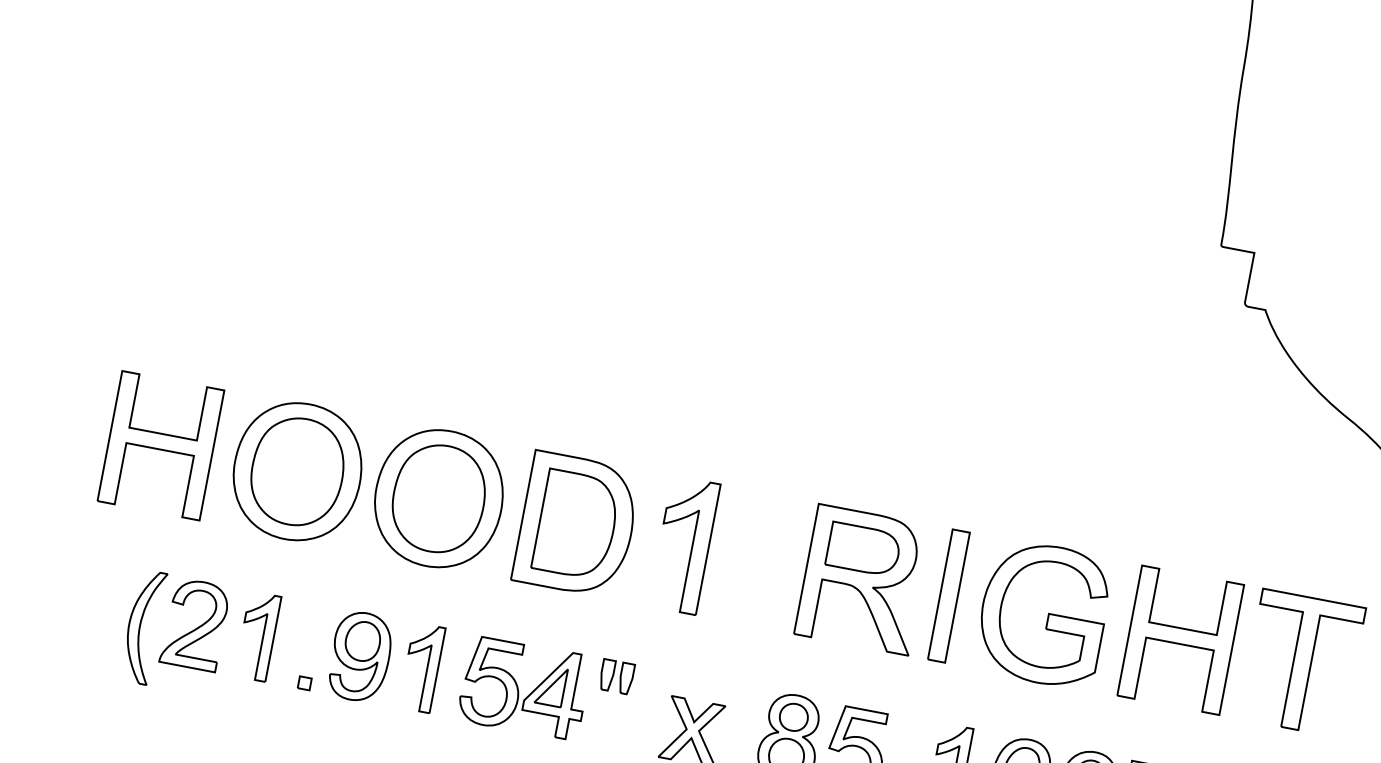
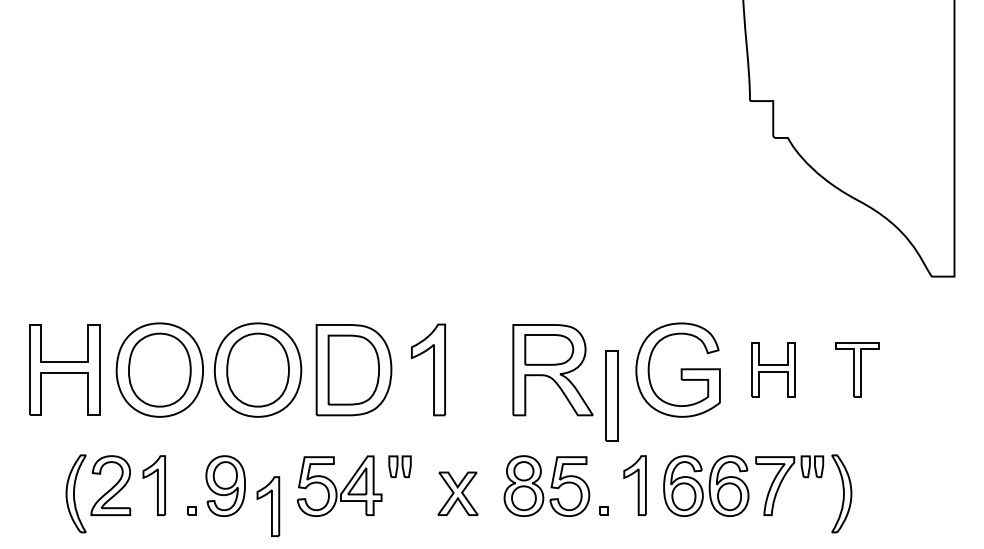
part: (947, 594) -> (611, 395), moved
part: (1181, 639) -> (773, 369), size x0.6
part: (1302, 662) -> (857, 369), size x0.6
part: (422, 667) -> (268, 506), moved

